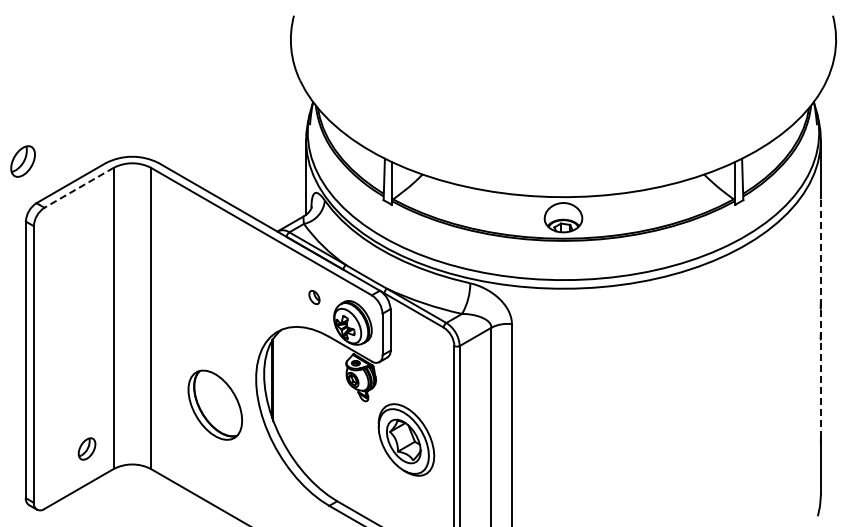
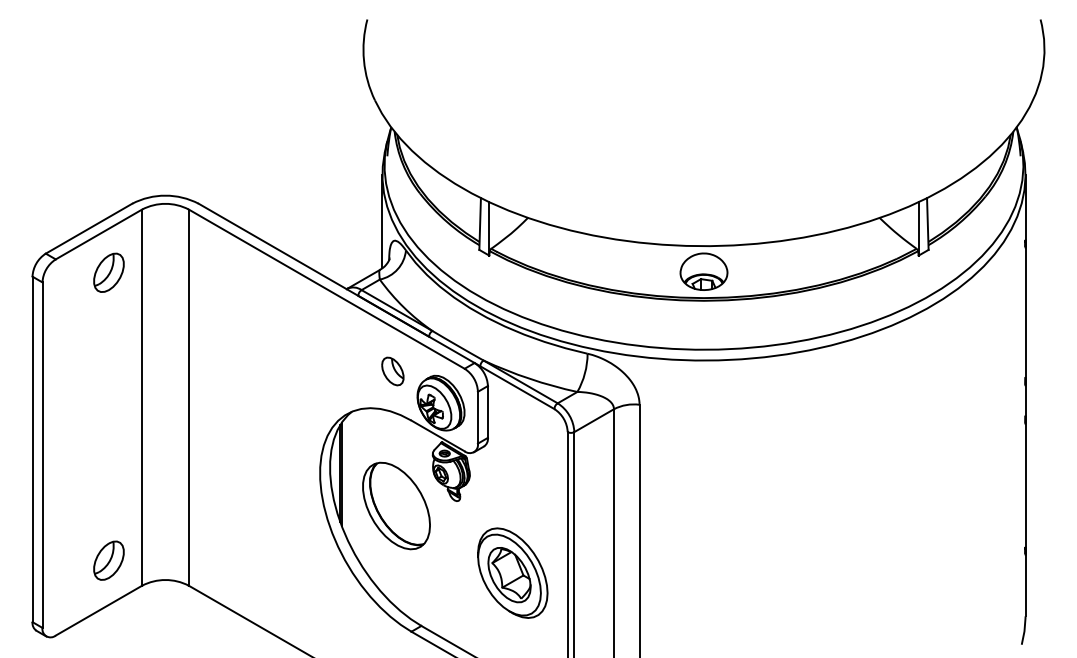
part: (22, 161) -> (108, 272), moved
line: (79, 187) -> (99, 234), dashed -> solid
part: (314, 297) -> (392, 371), size x1.67
line: (820, 316) -> (1024, 395), dashed -> solid
part: (215, 404) -> (396, 505), moved
part: (406, 439) -> (512, 572), moved
part: (86, 448) -> (108, 560), size x1.43

